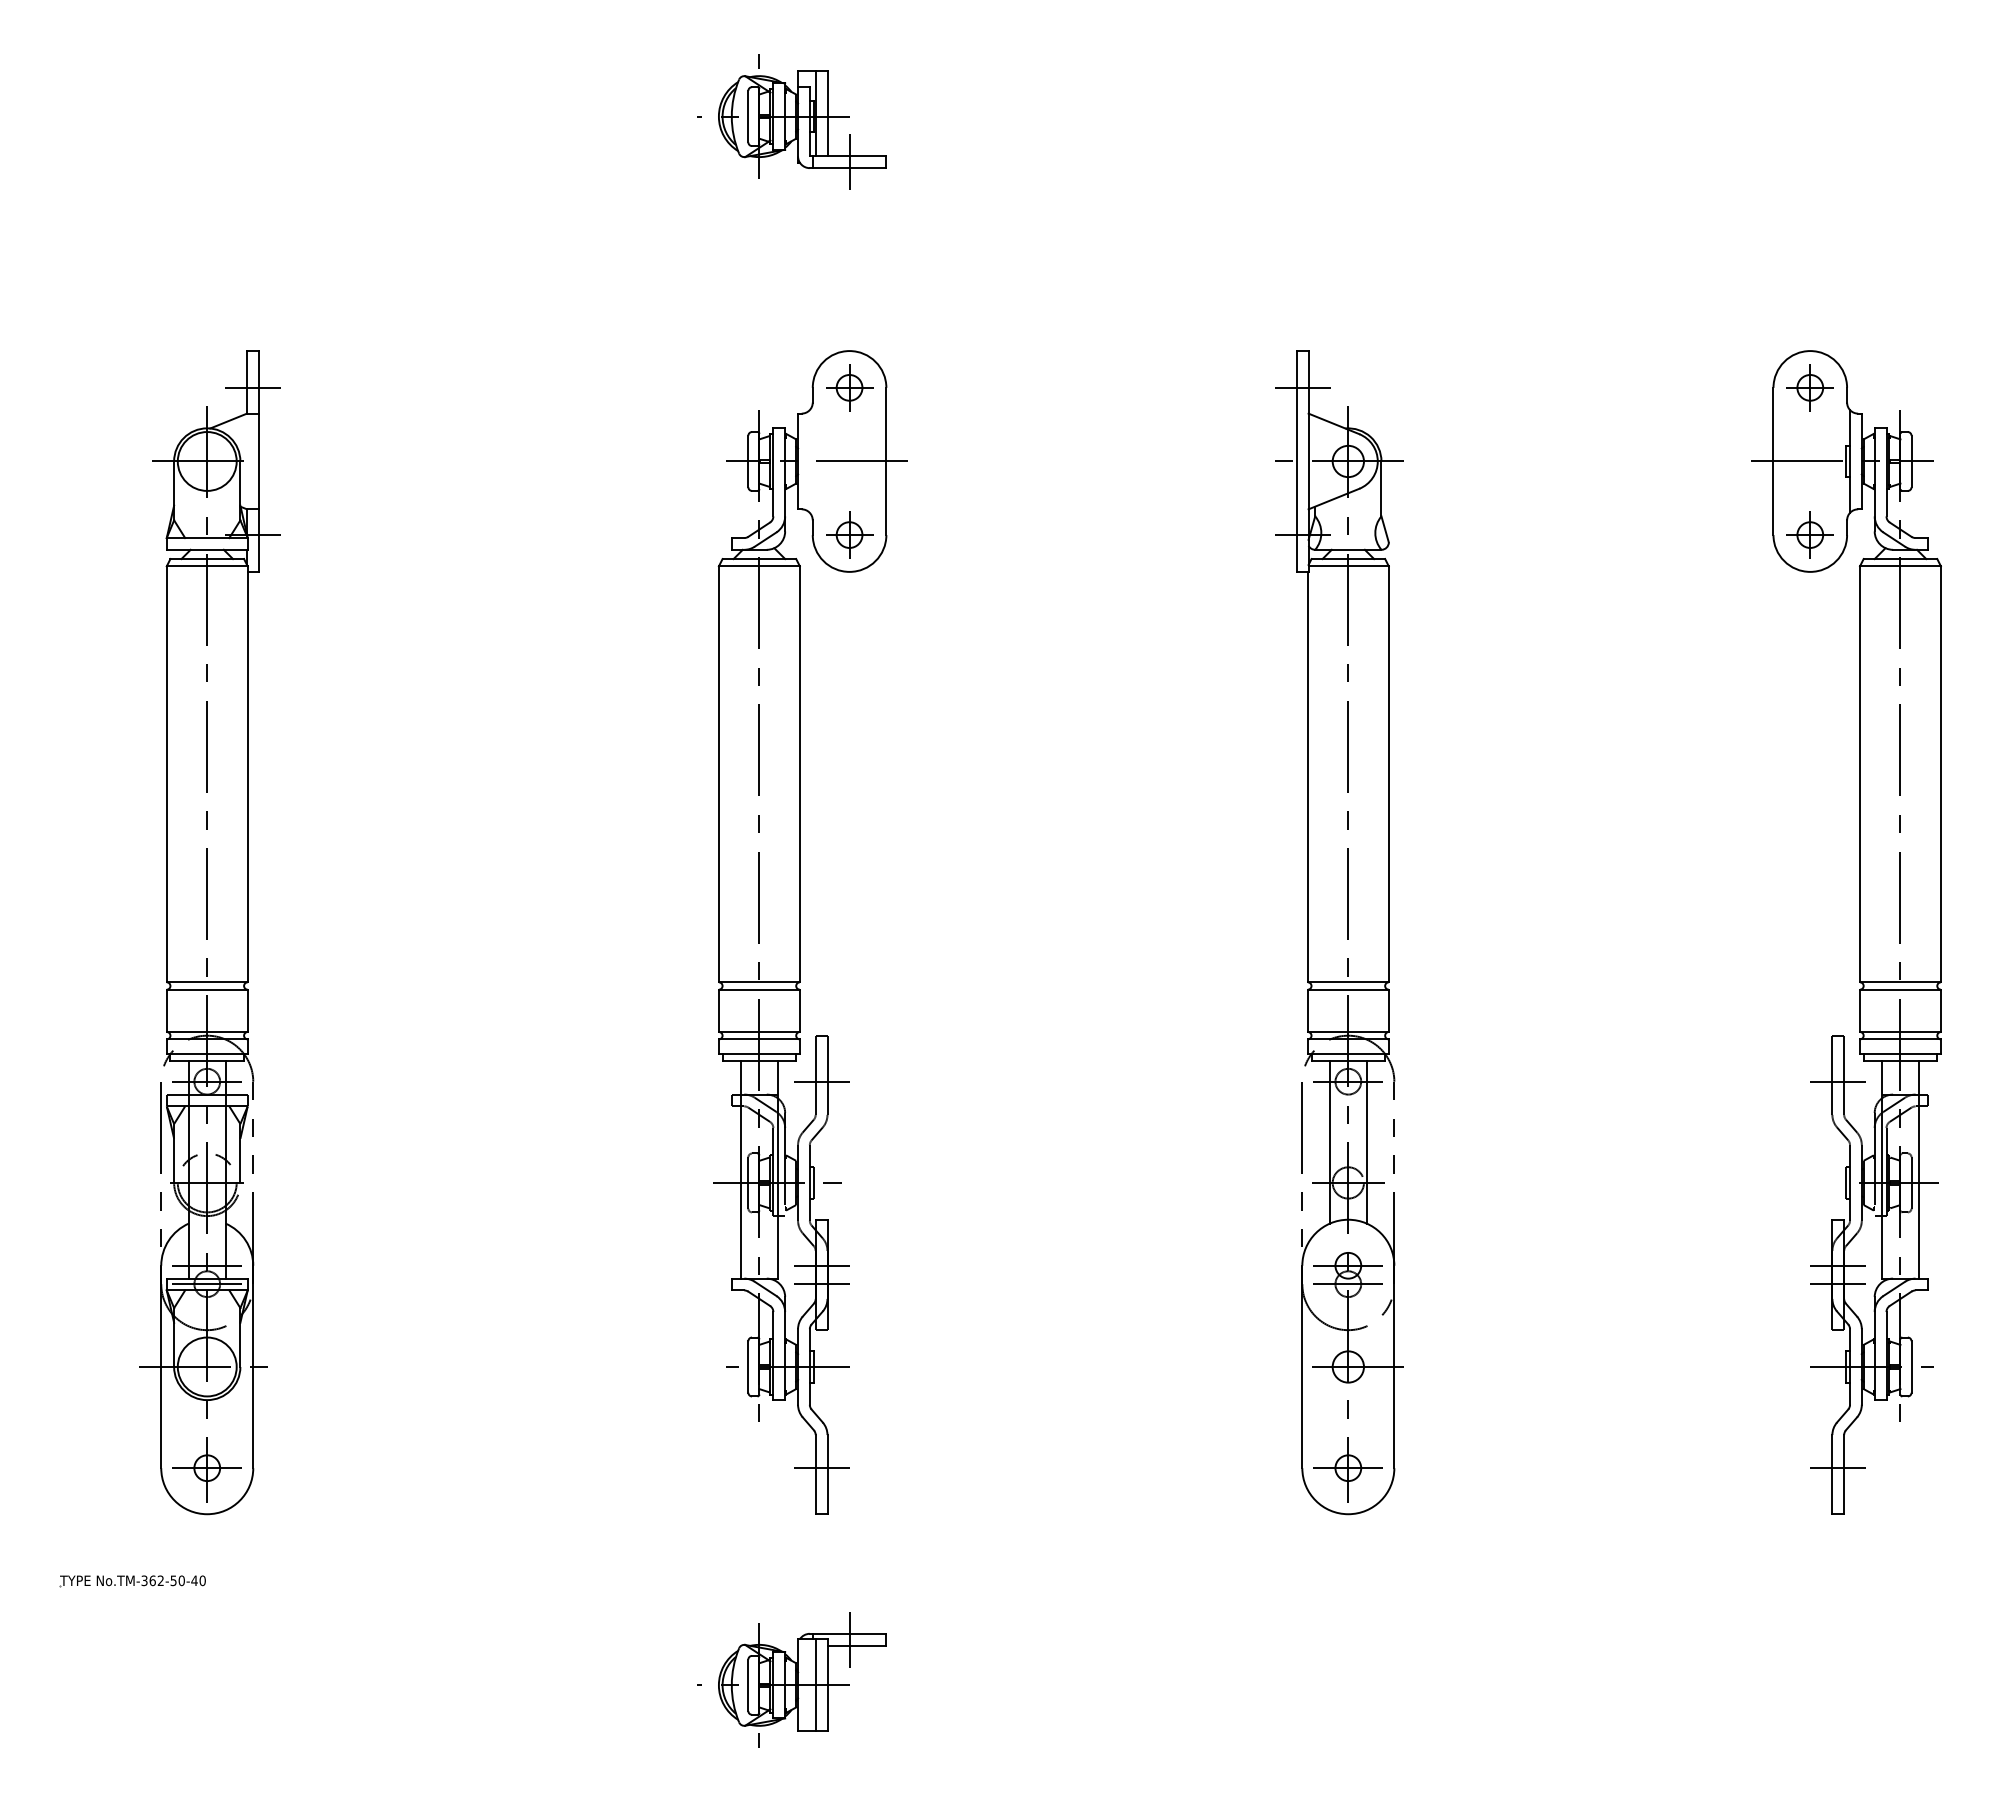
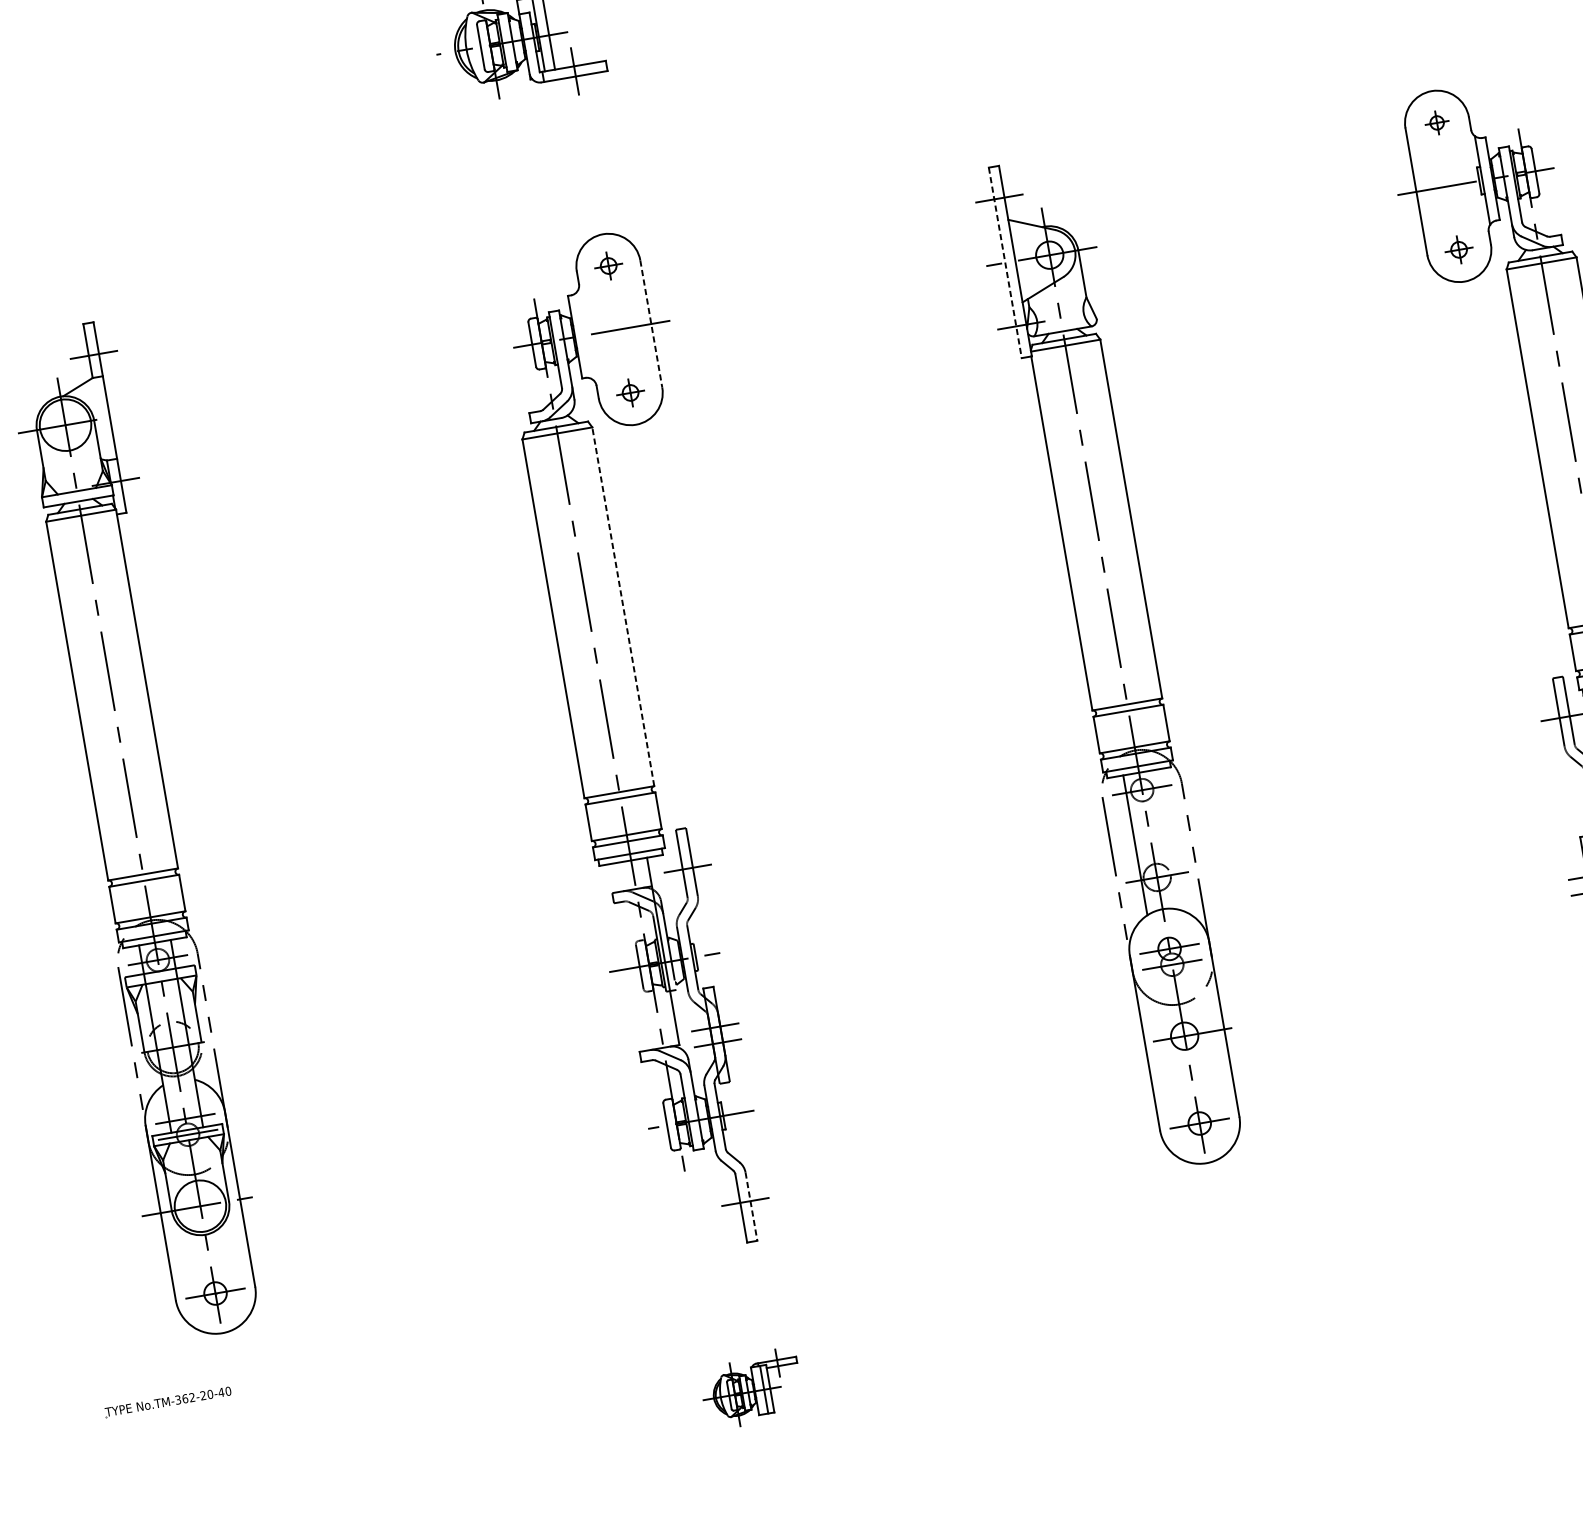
part: (849, 387) -> (608, 265), size x0.7
part: (1809, 387) -> (1436, 122), size x0.6
line: (886, 461) -> (651, 324), solid -> dashed
line: (1296, 461) -> (1005, 262), solid -> dashed
part: (849, 534) -> (630, 392), size x0.7
part: (1809, 534) -> (1458, 249), size x0.7
line: (799, 774) -> (623, 606), solid -> dashed
line: (1366, 1142) -> (1166, 839), removed
line: (740, 1169) -> (630, 956), removed
line: (827, 1474) -> (751, 1206), solid -> dashed
text: (173, 1580) -> (203, 1395), No.TM-362-50-40 -> No.TM-362-20-40
part: (791, 1679) -> (750, 1388), size x0.6

